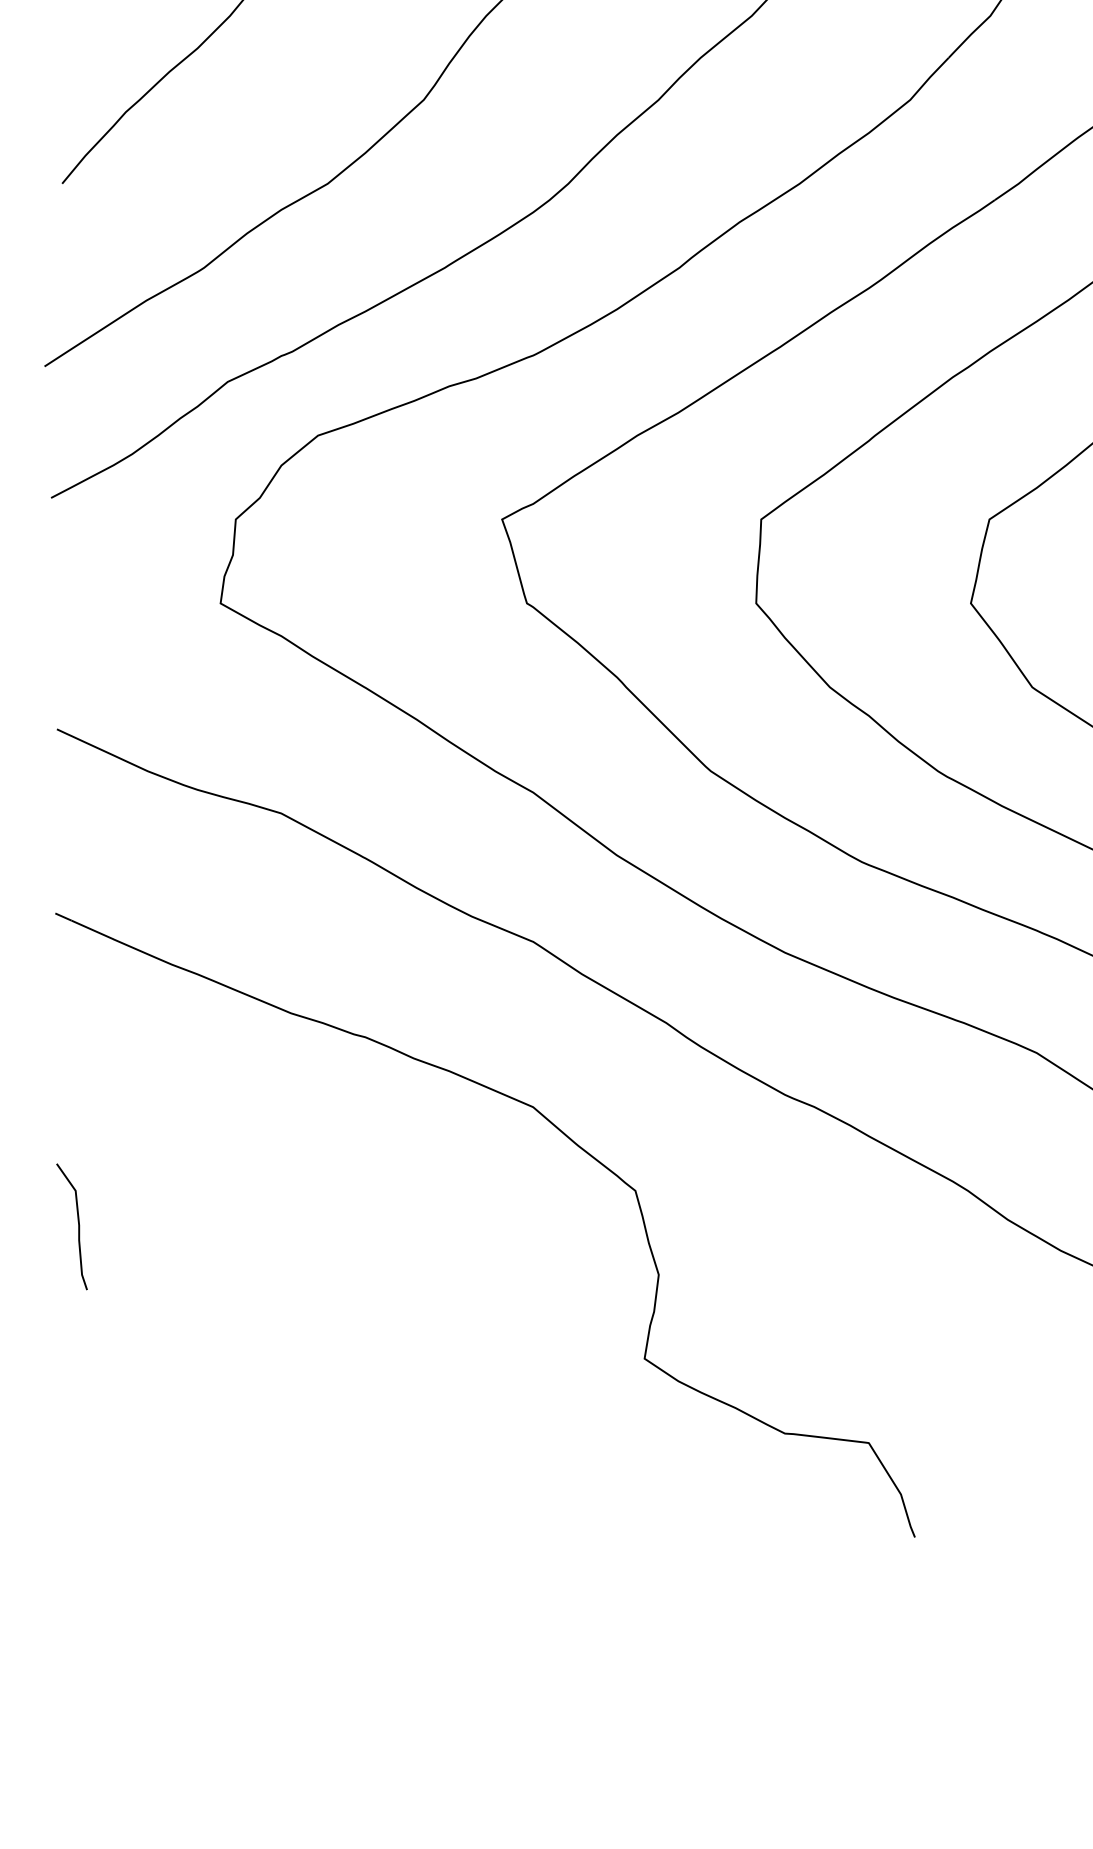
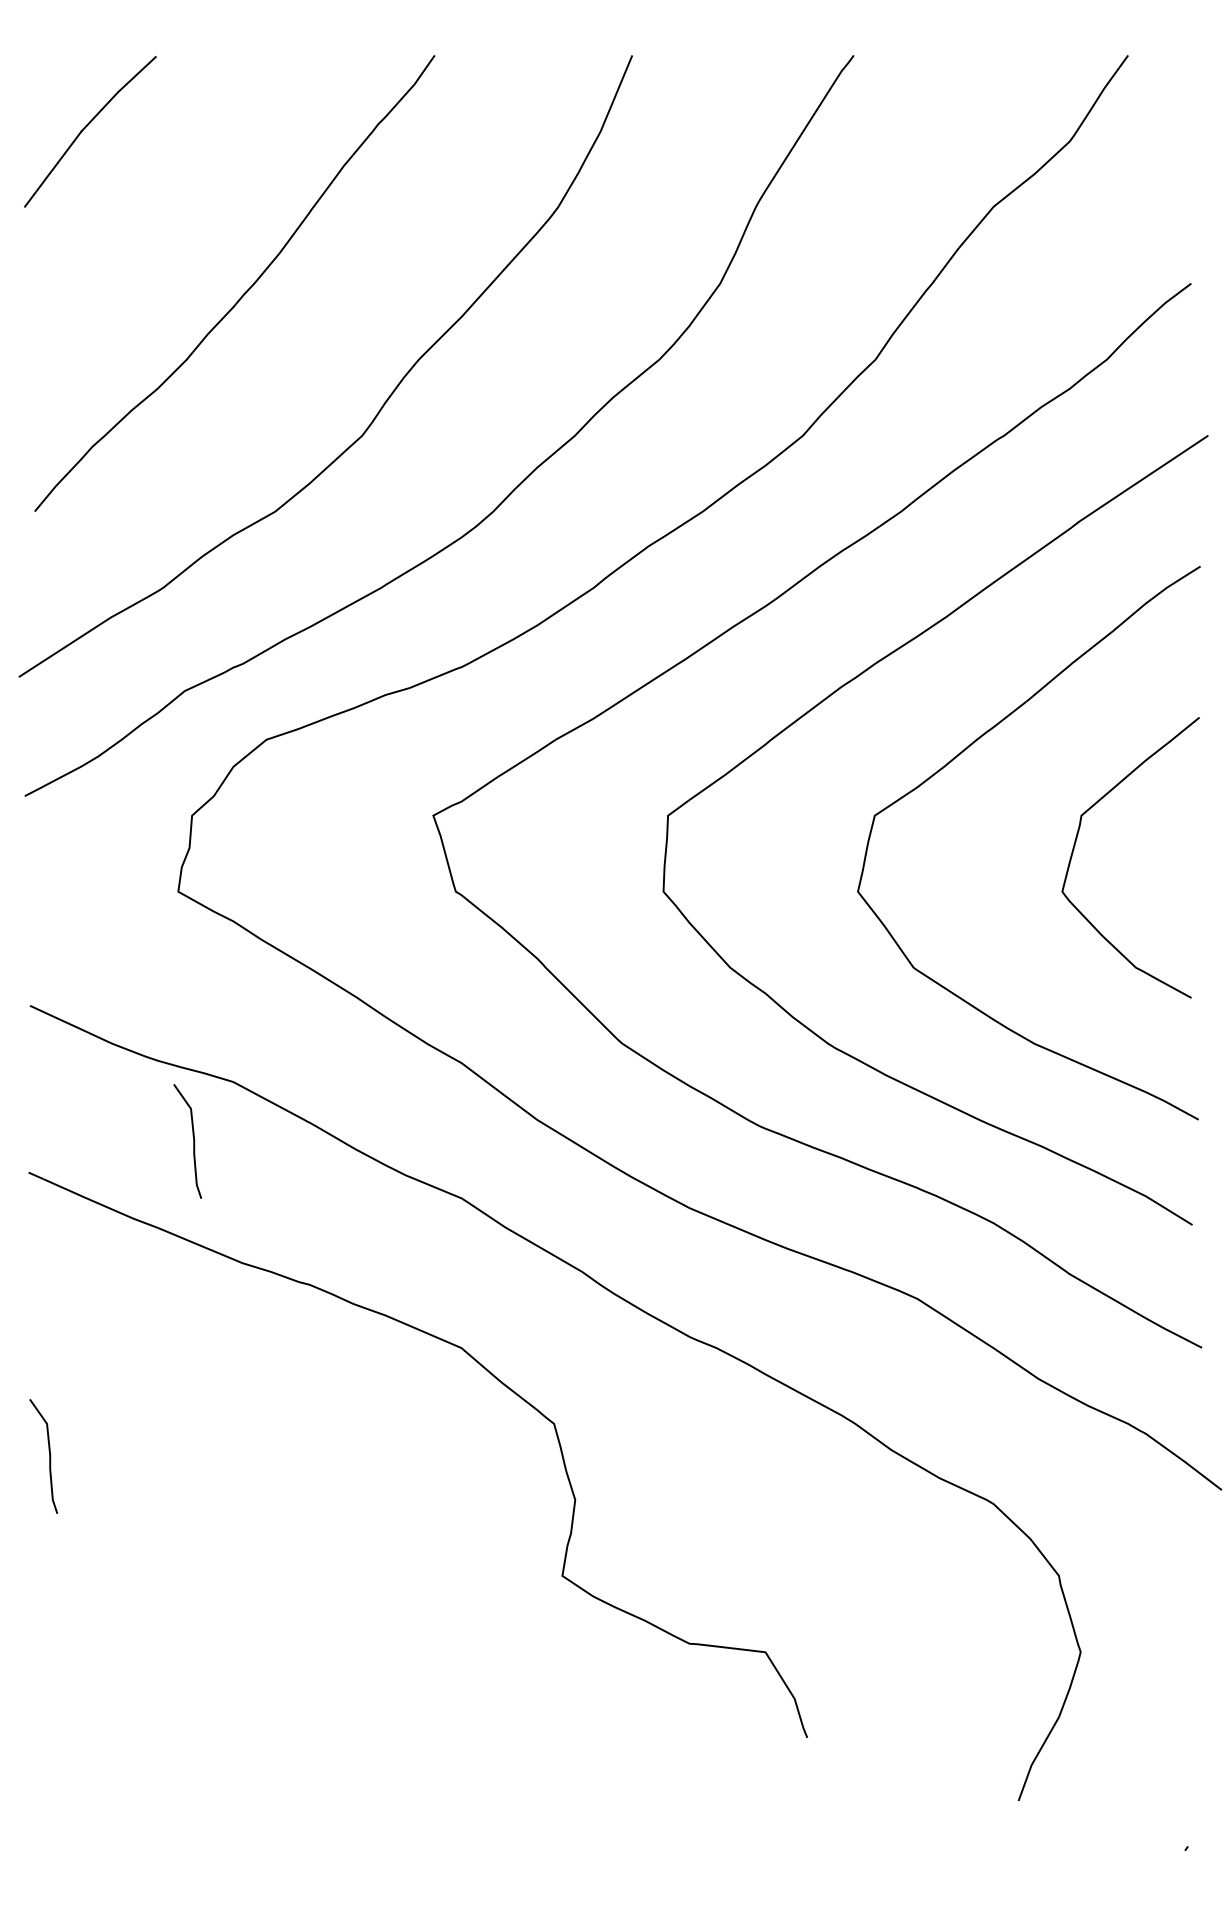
curve: (237, 879) -> (193, 1141), added

